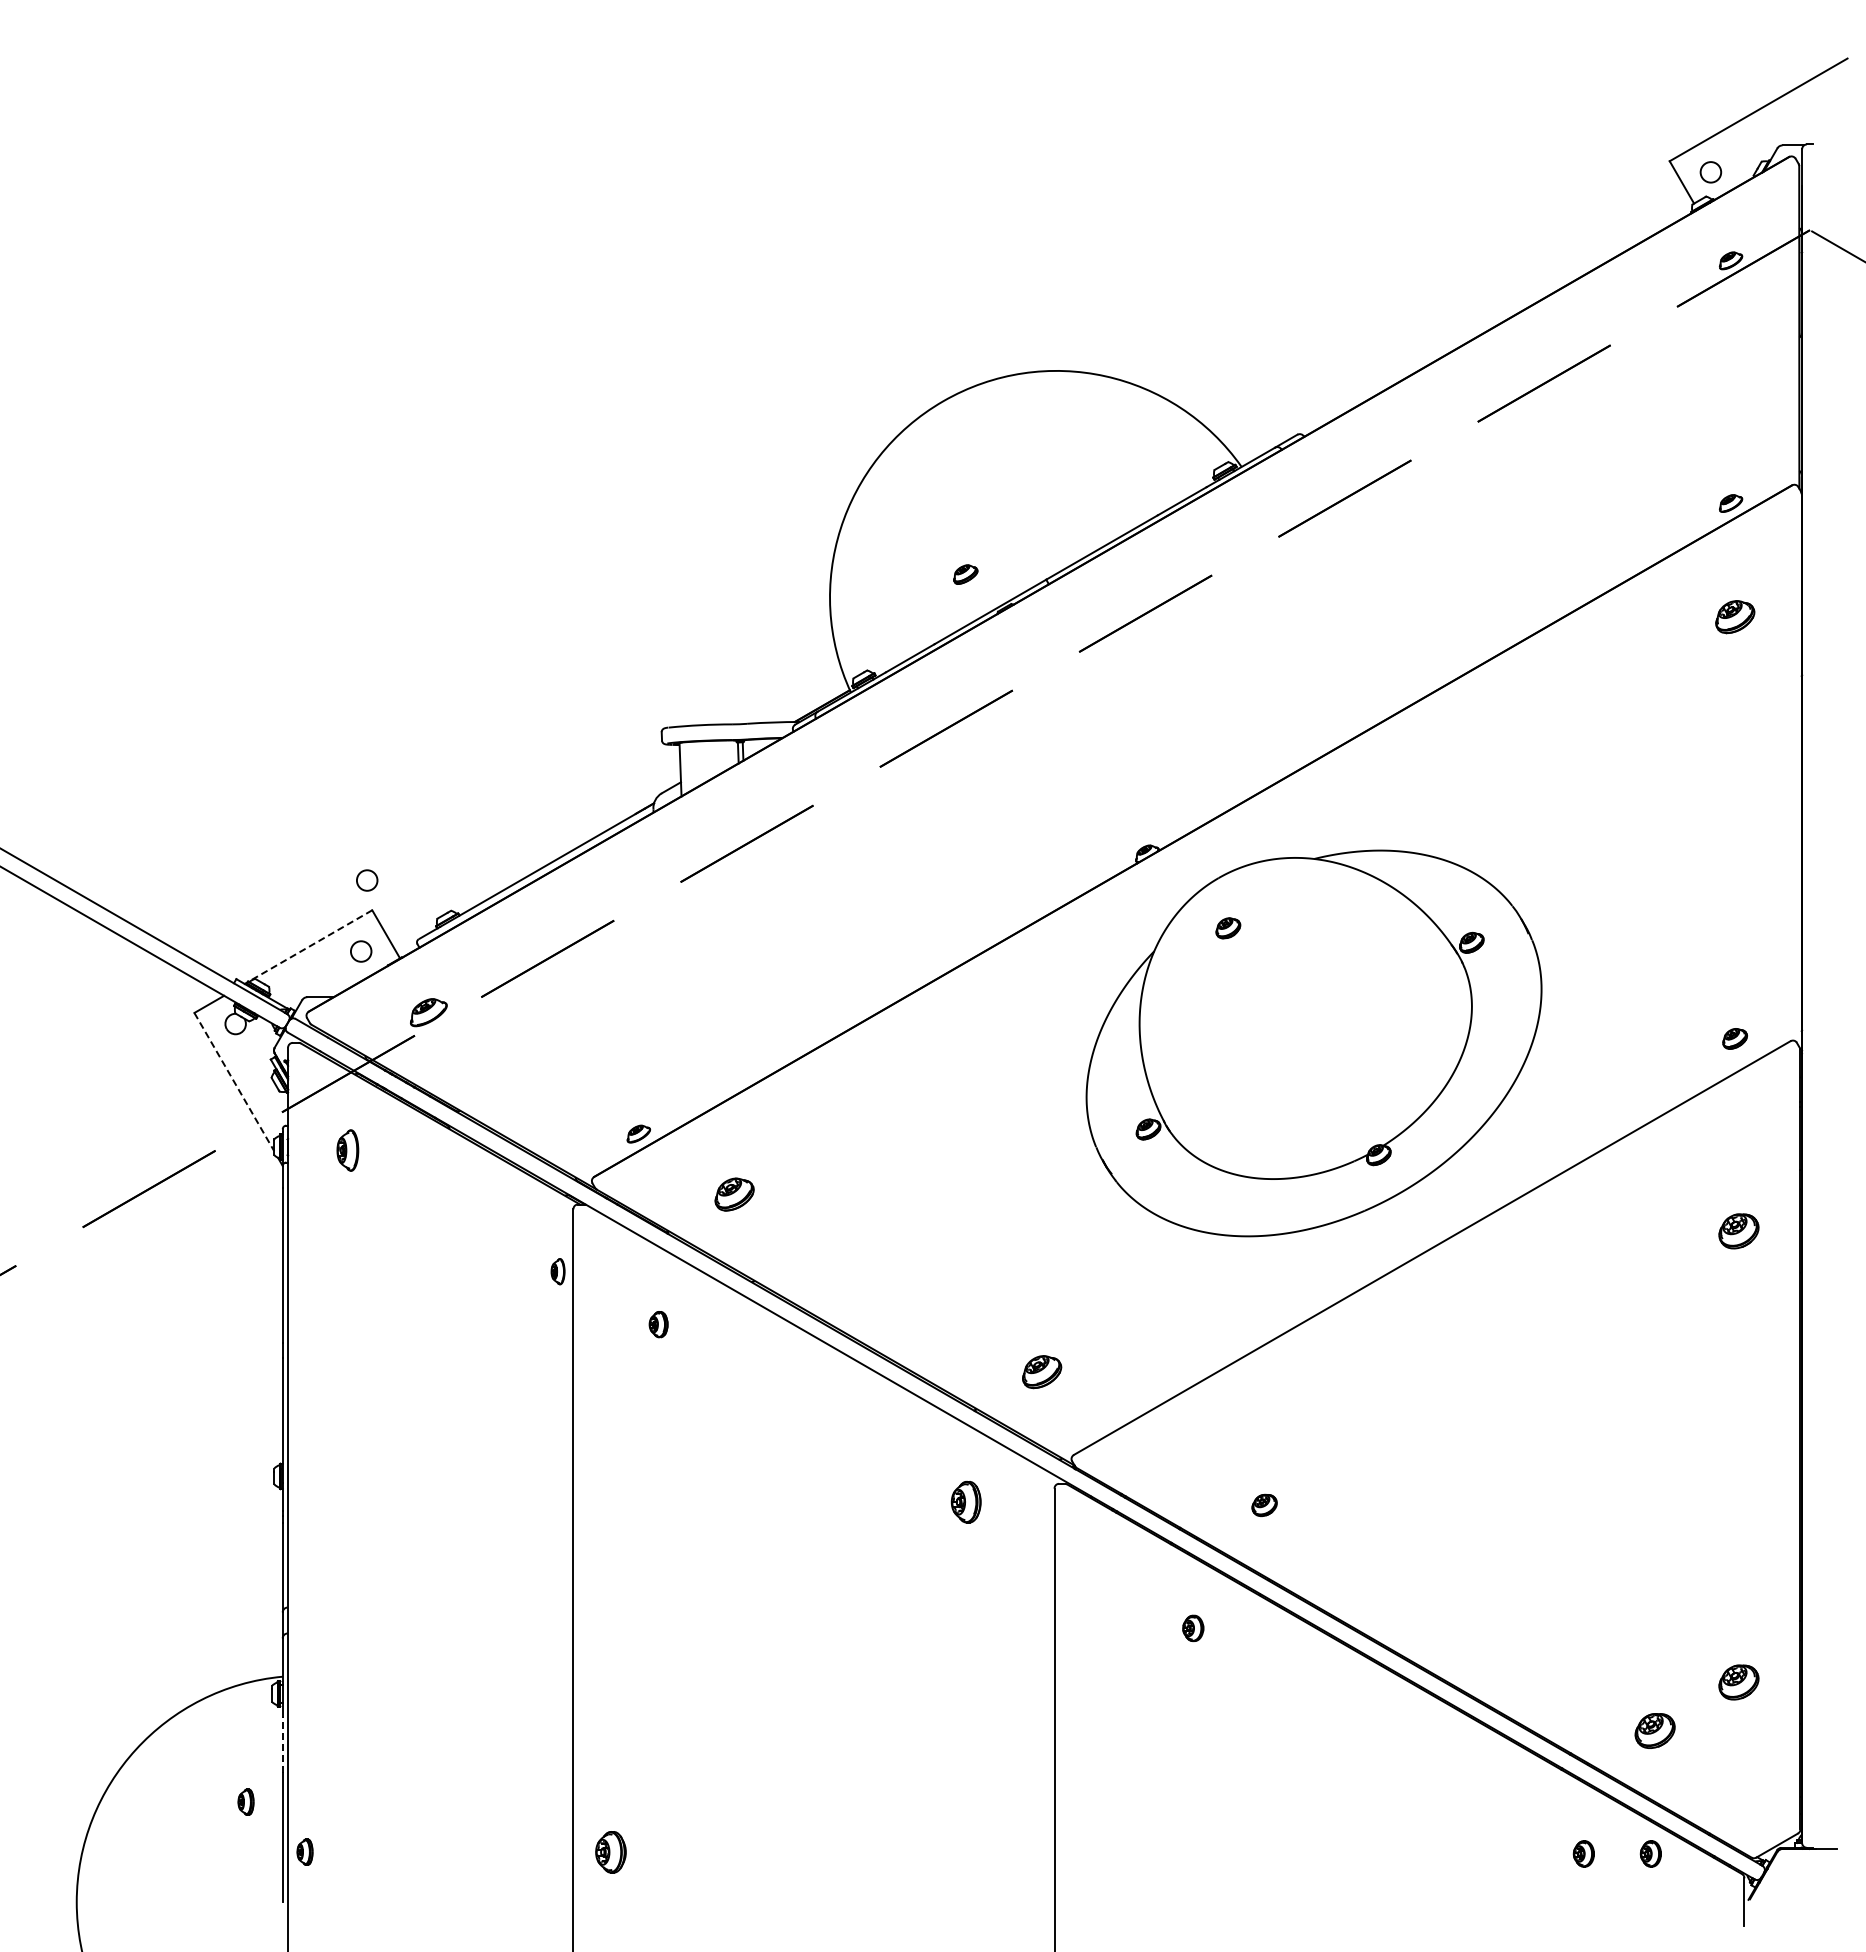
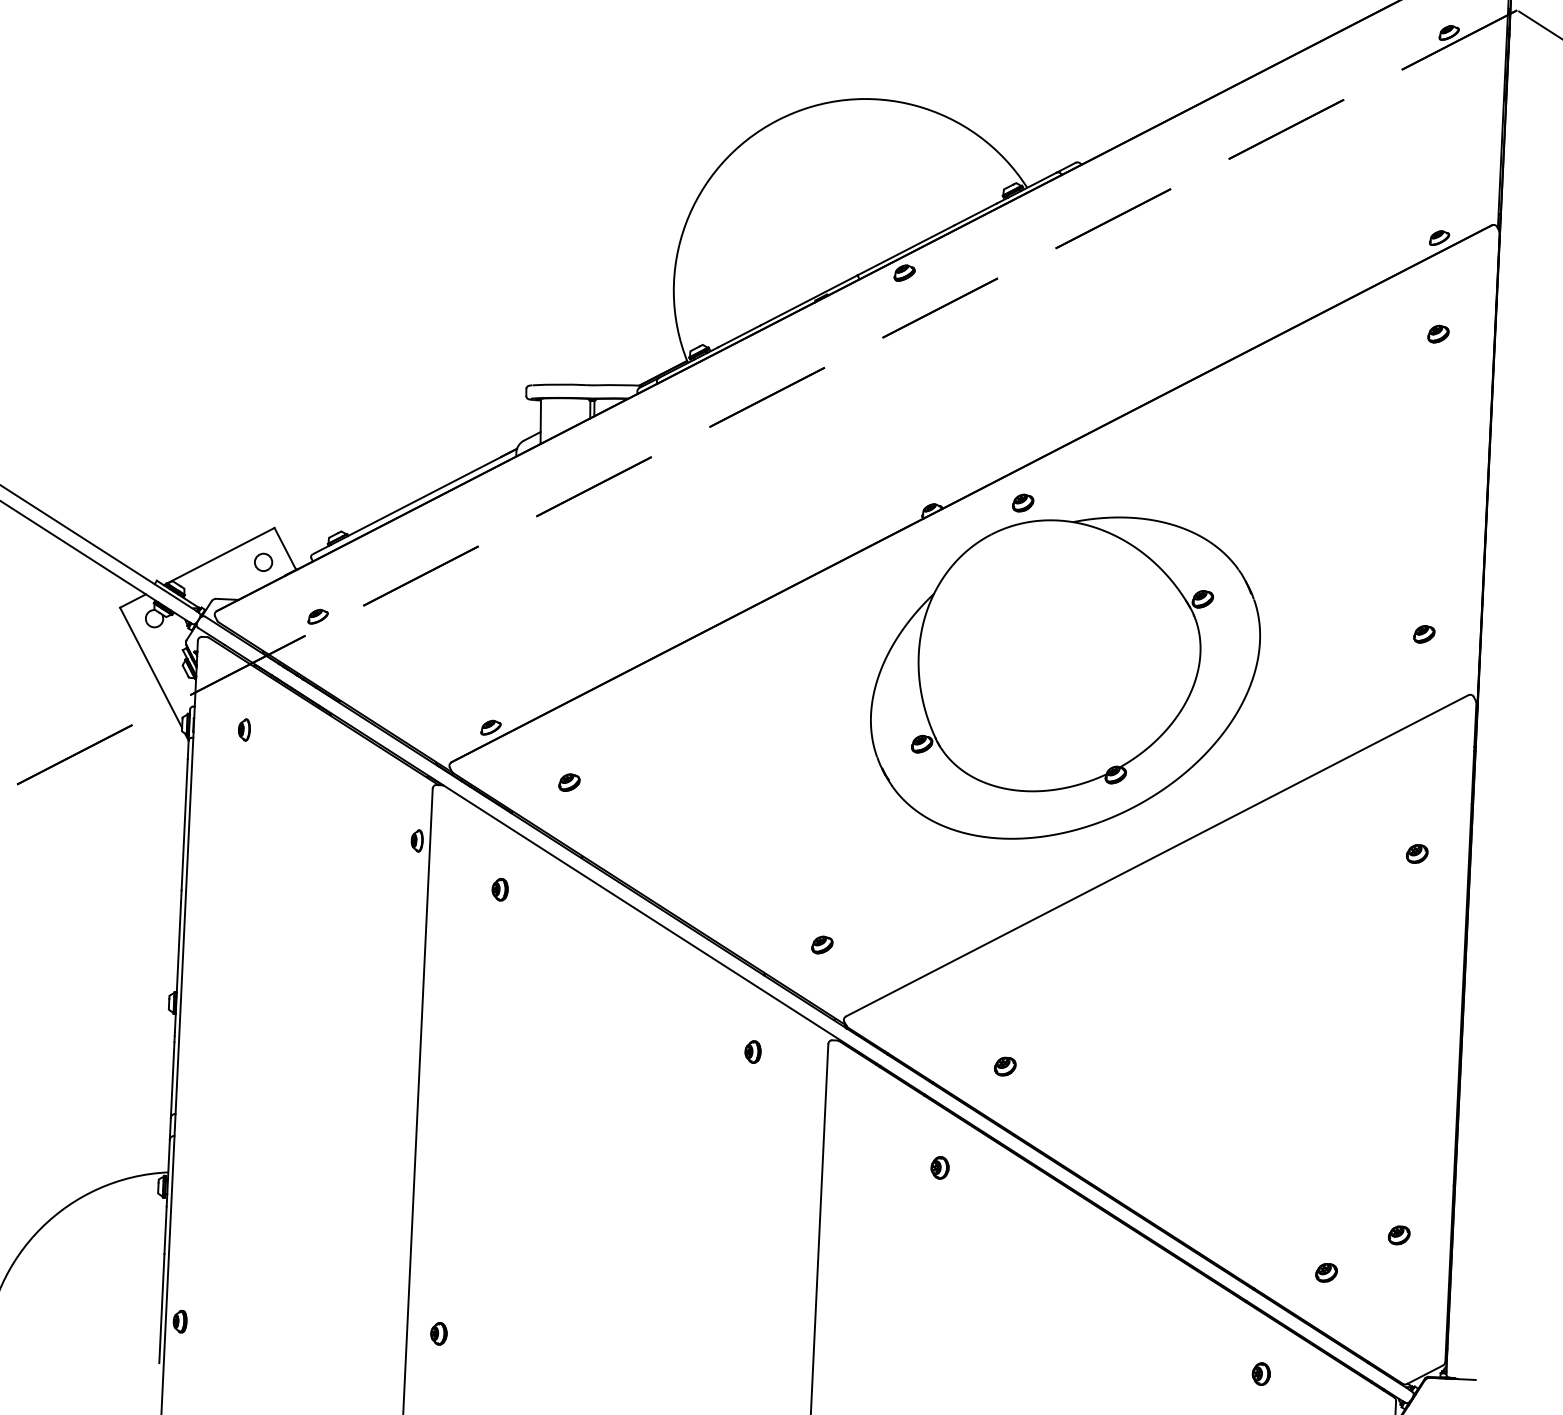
part: (965, 574) -> (904, 273), moved
part: (1734, 616) -> (1437, 333), size x0.62
circle: (367, 880) -> (271, 502), removed
part: (1228, 928) -> (1023, 503), moved
line: (309, 946) -> (220, 556), dashed -> solid
part: (428, 1012) -> (318, 616), size x0.62
part: (1734, 1038) -> (1423, 634), moved
line: (234, 1082) -> (151, 668), dashed -> solid
part: (347, 1149) -> (244, 729), size x0.62
part: (734, 1194) -> (569, 782), size x0.62
part: (1738, 1231) -> (1416, 854), size x0.62
part: (1041, 1371) -> (821, 944), size x0.62
part: (965, 1501) -> (752, 1051), size x0.62
part: (1738, 1682) -> (1398, 1235), size x0.62
part: (1655, 1730) -> (1326, 1272), size x0.62
line: (282, 1744) -> (165, 1229), dashed -> solid
part: (245, 1801) -> (131, 1276), removed
part: (611, 1851) -> (439, 1333), size x0.62
part: (1650, 1853) -> (1317, 1376), removed

